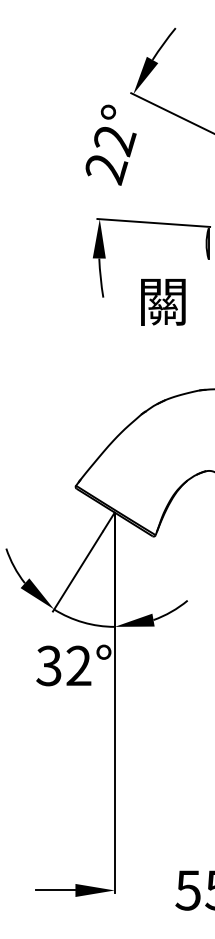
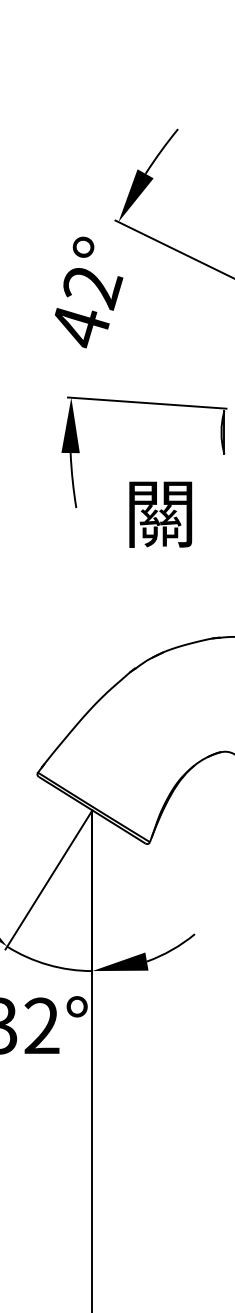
text: (106, 170) -> (80, 329), 22° -> 42°

